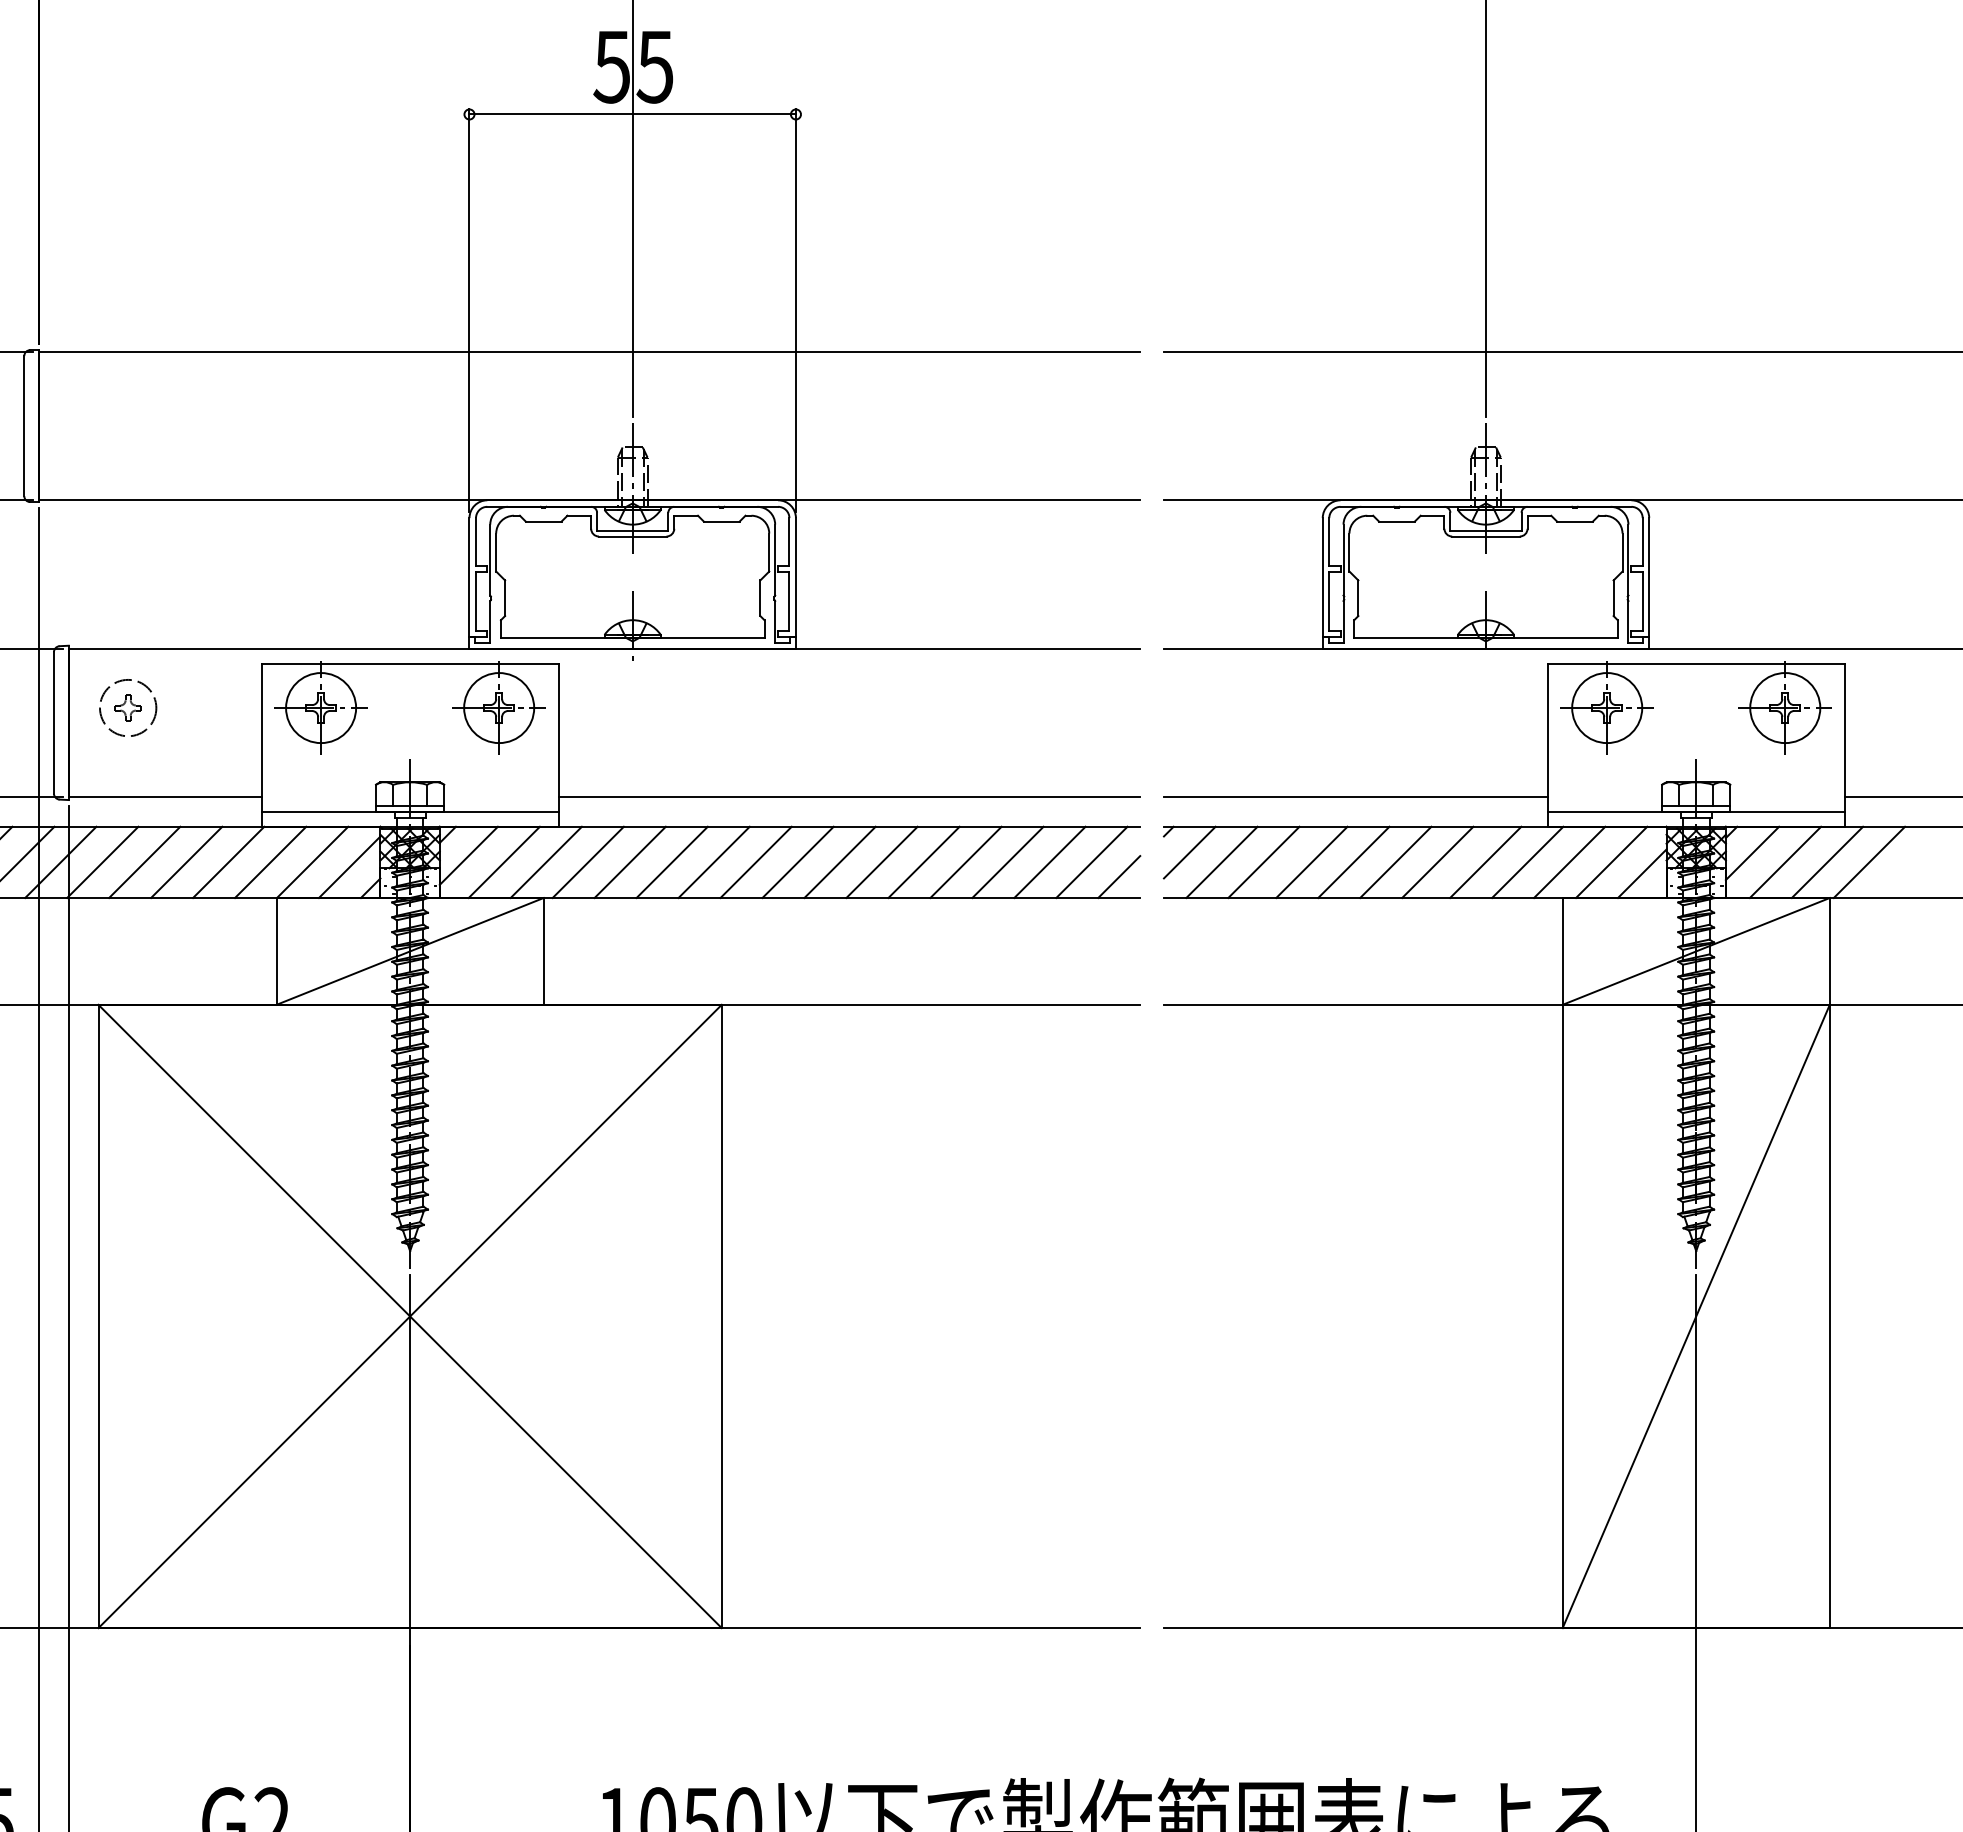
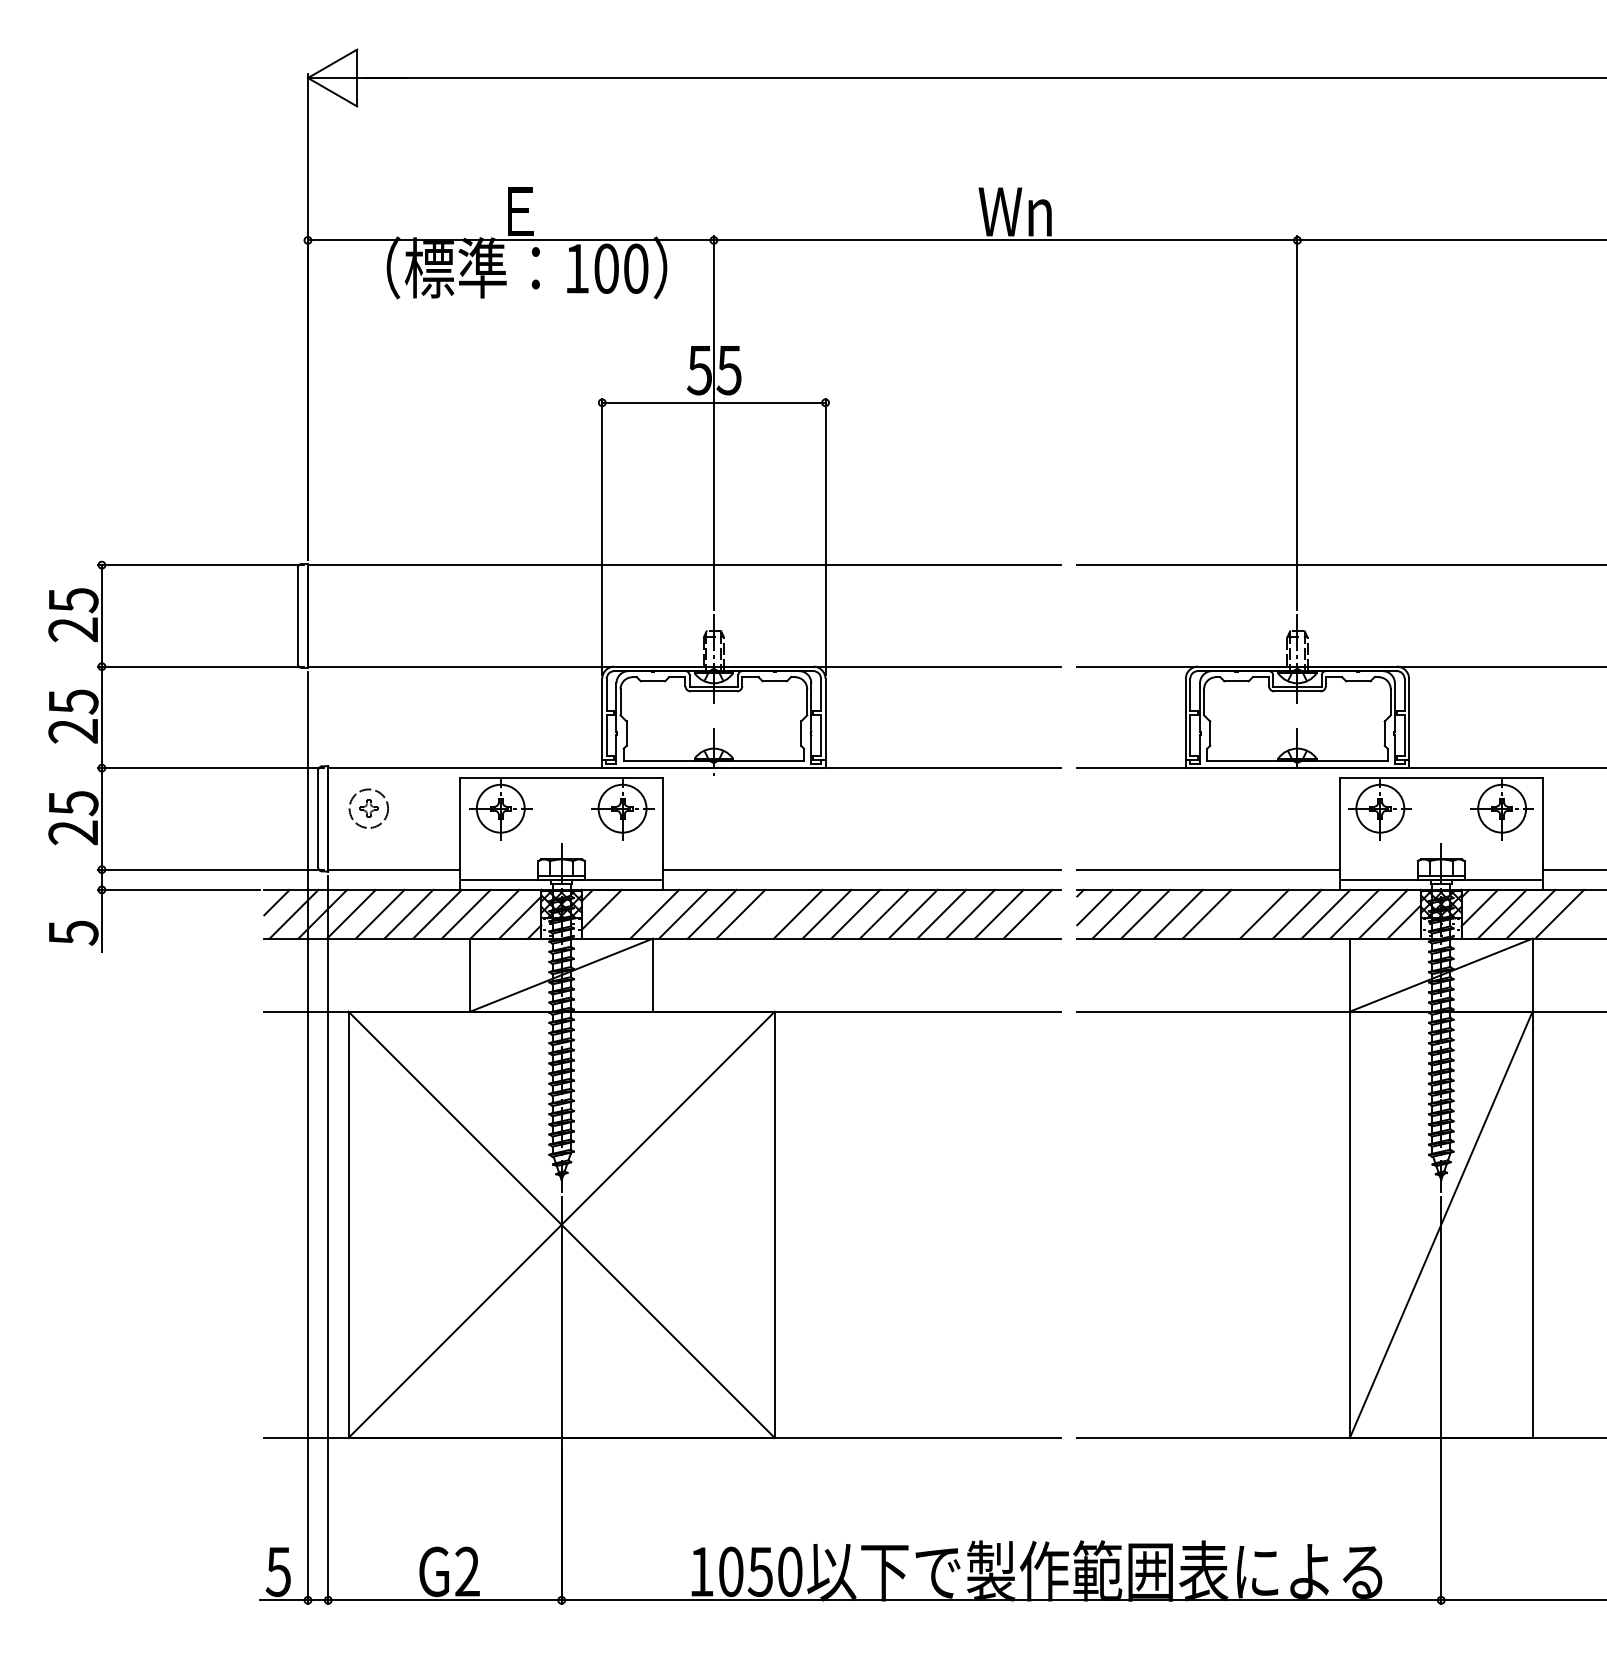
line: (503, 861) -> (625, 913), removed
line: (714, 861) -> (769, 913), removed
line: (1395, 861) -> (1235, 913), removed
line: (1119, 875) -> (1046, 923), removed

